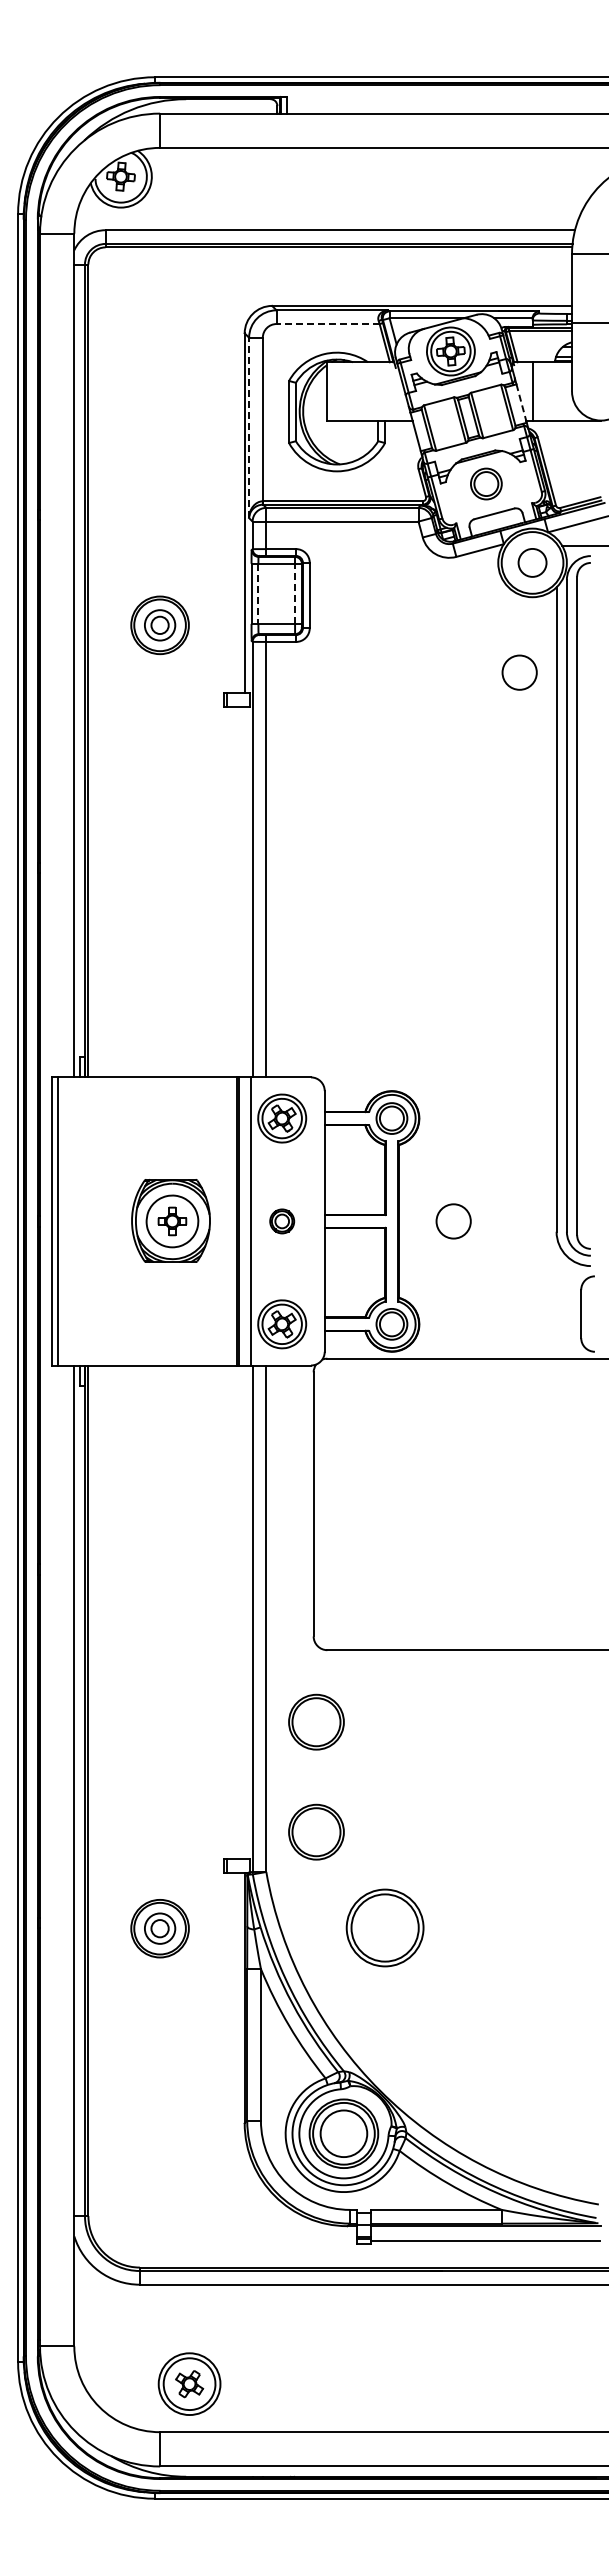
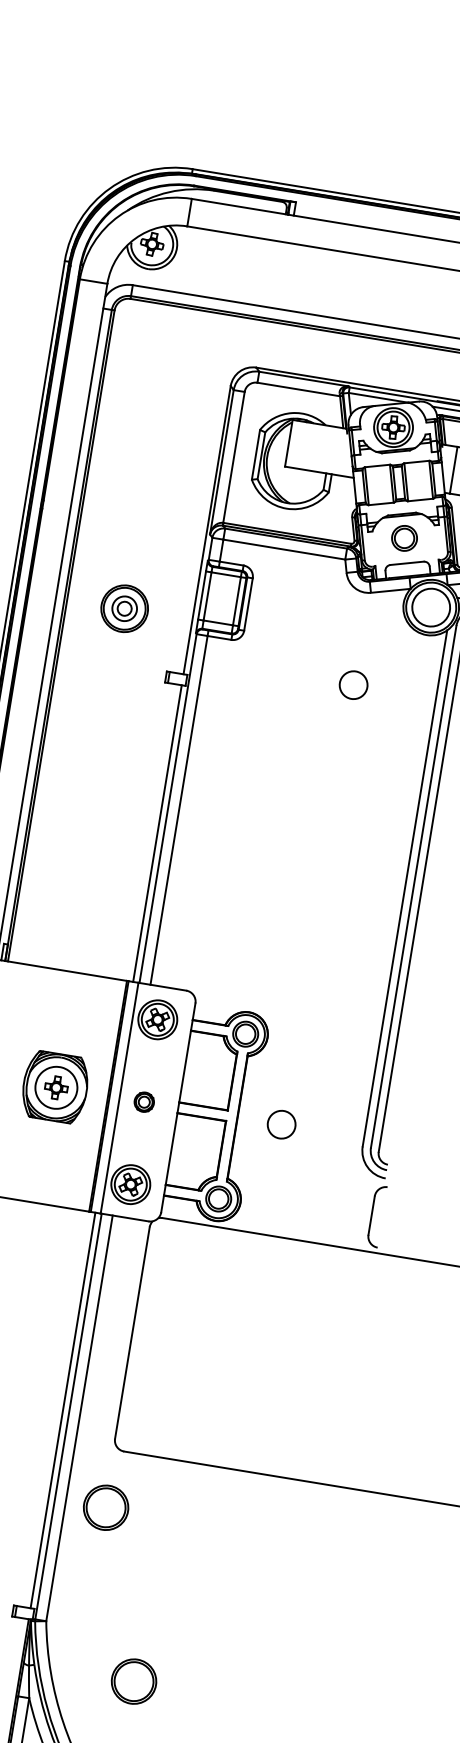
line: (328, 324) -> (299, 389), dashed -> solid
line: (521, 403) -> (443, 478), dashed -> solid
line: (249, 427) -> (222, 462), dashed -> solid
circle: (532, 562) -> (431, 607), size x1.67
line: (295, 593) -> (237, 601), dashed -> solid
line: (258, 594) -> (207, 596), dashed -> solid
circle: (519, 672) -> (353, 685), moved
line: (244, 891) -> (157, 833), added
line: (244, 1612) -> (62, 1410), added
part: (316, 1831) -> (91, 1595), removed
part: (384, 1927) -> (133, 1681), size x0.71

